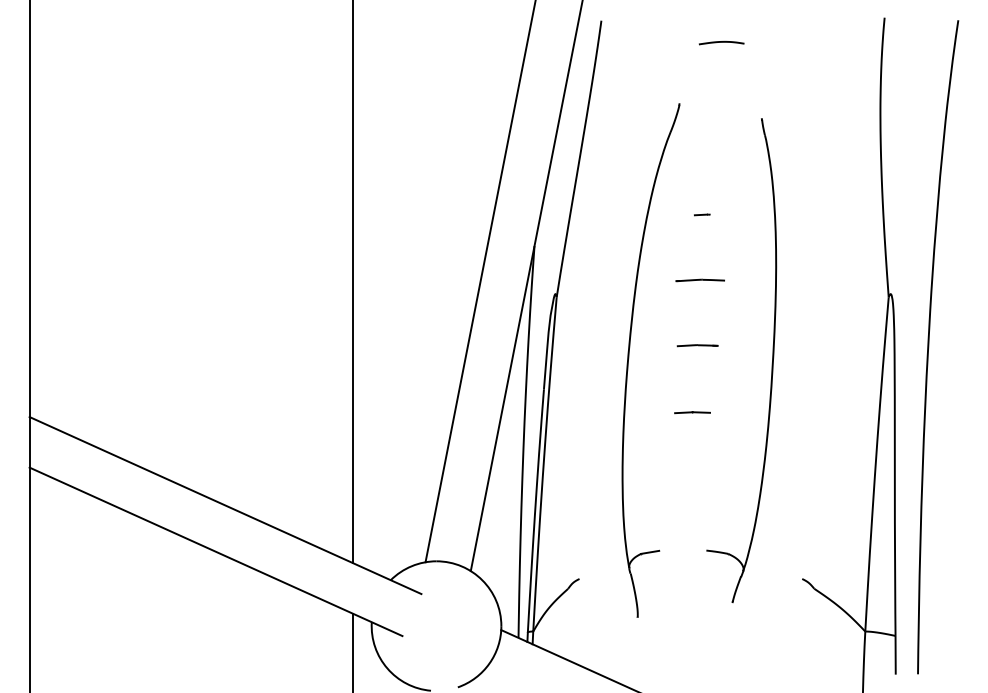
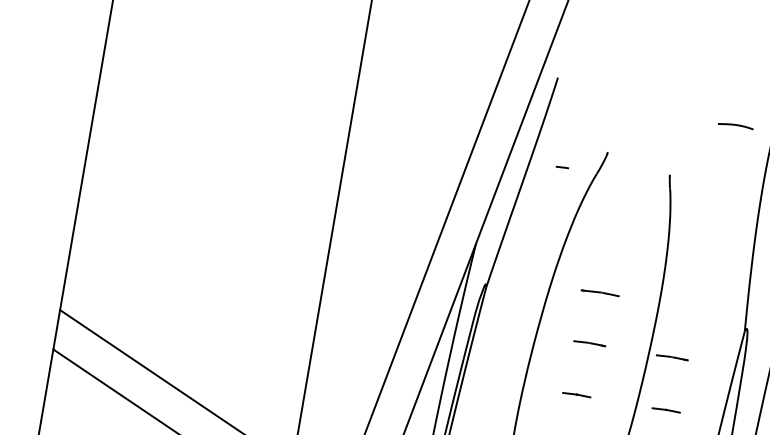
curve: (721, 42) -> (735, 125), moved
line: (702, 214) -> (562, 167), moved
line: (803, 345) -> (672, 357), added
line: (807, 412) -> (666, 410), added

